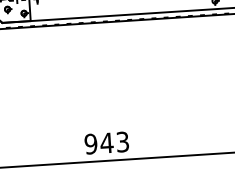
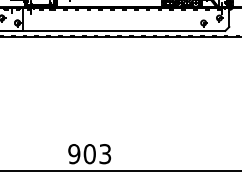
text: (106, 143) -> (89, 154), 943 -> 903

